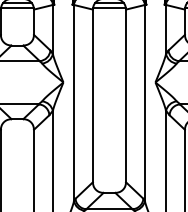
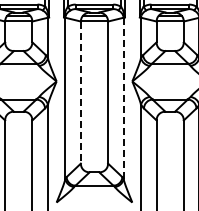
line: (92, 97) -> (80, 93), solid -> dashed
line: (144, 103) -> (123, 98), solid -> dashed

